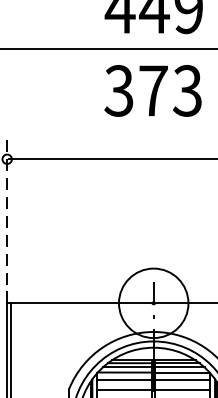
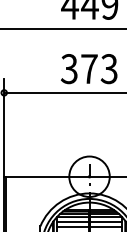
text: (153, 91) -> (89, 69), moved
line: (7, 218) -> (4, 127), dashed -> solid

